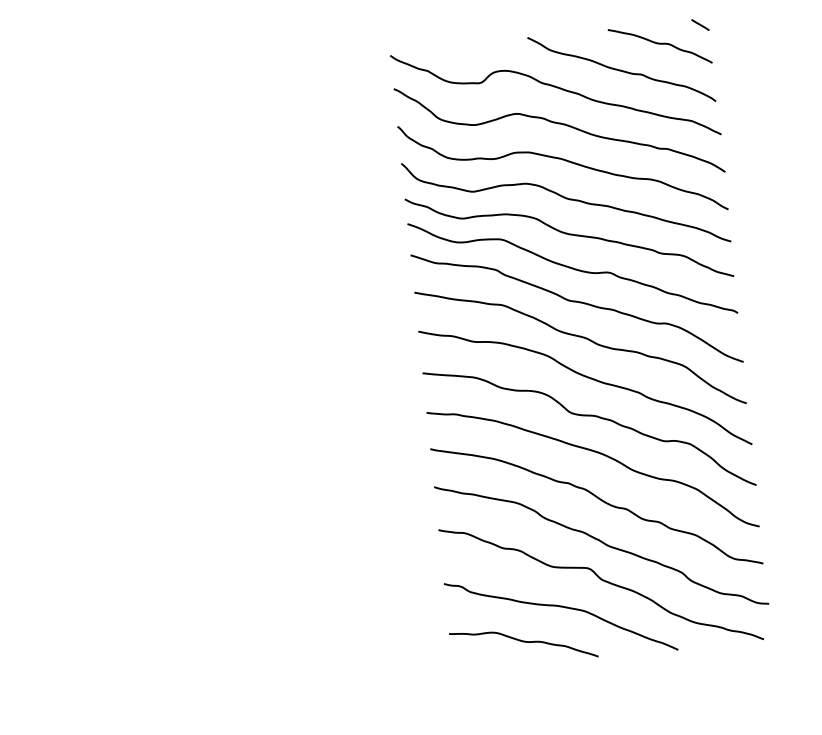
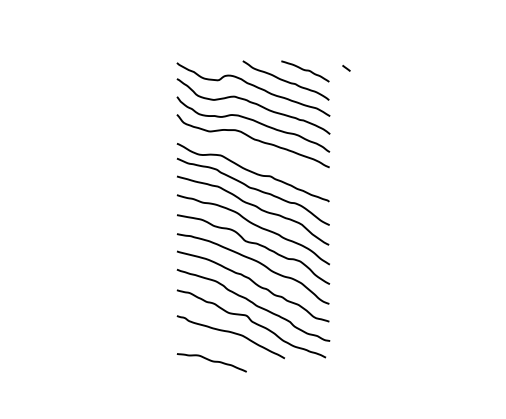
curve: (700, 25) -> (346, 68), moved
curve: (567, 234) -> (252, 156), removed
curve: (522, 642) -> (211, 361), moved

